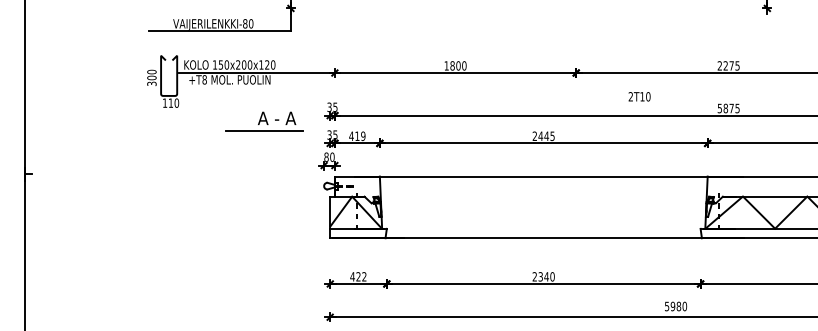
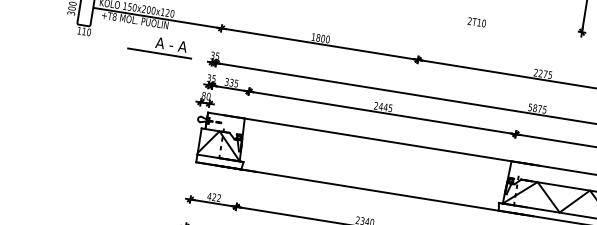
text: (639, 96) -> (476, 22), moved
part: (264, 121) -> (160, 45), moved
text: (357, 136) -> (231, 83), 419 -> 335

